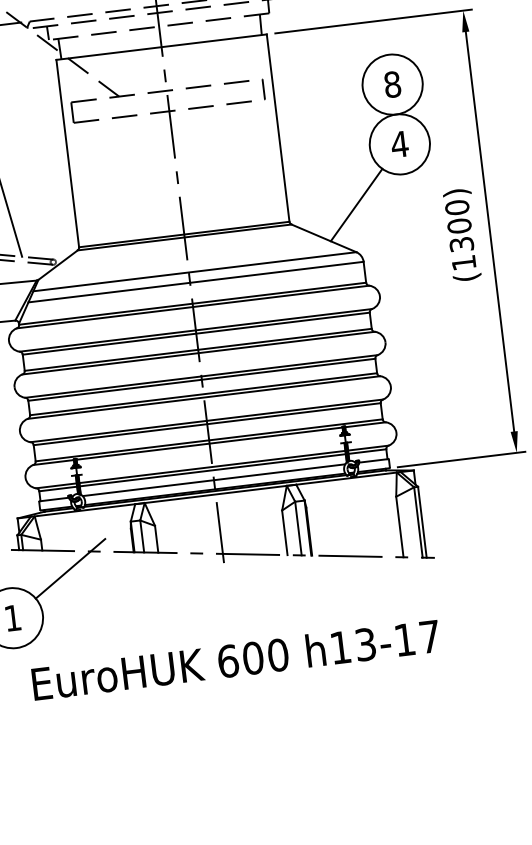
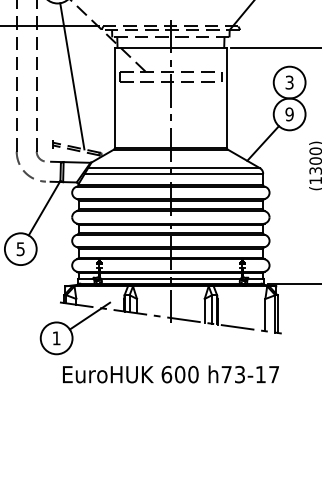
text: (392, 84) -> (289, 82), 8 -> 3
text: (399, 144) -> (289, 114), 4 -> 9
text: (340, 647) -> (226, 374), h13-17 -> h73-17

